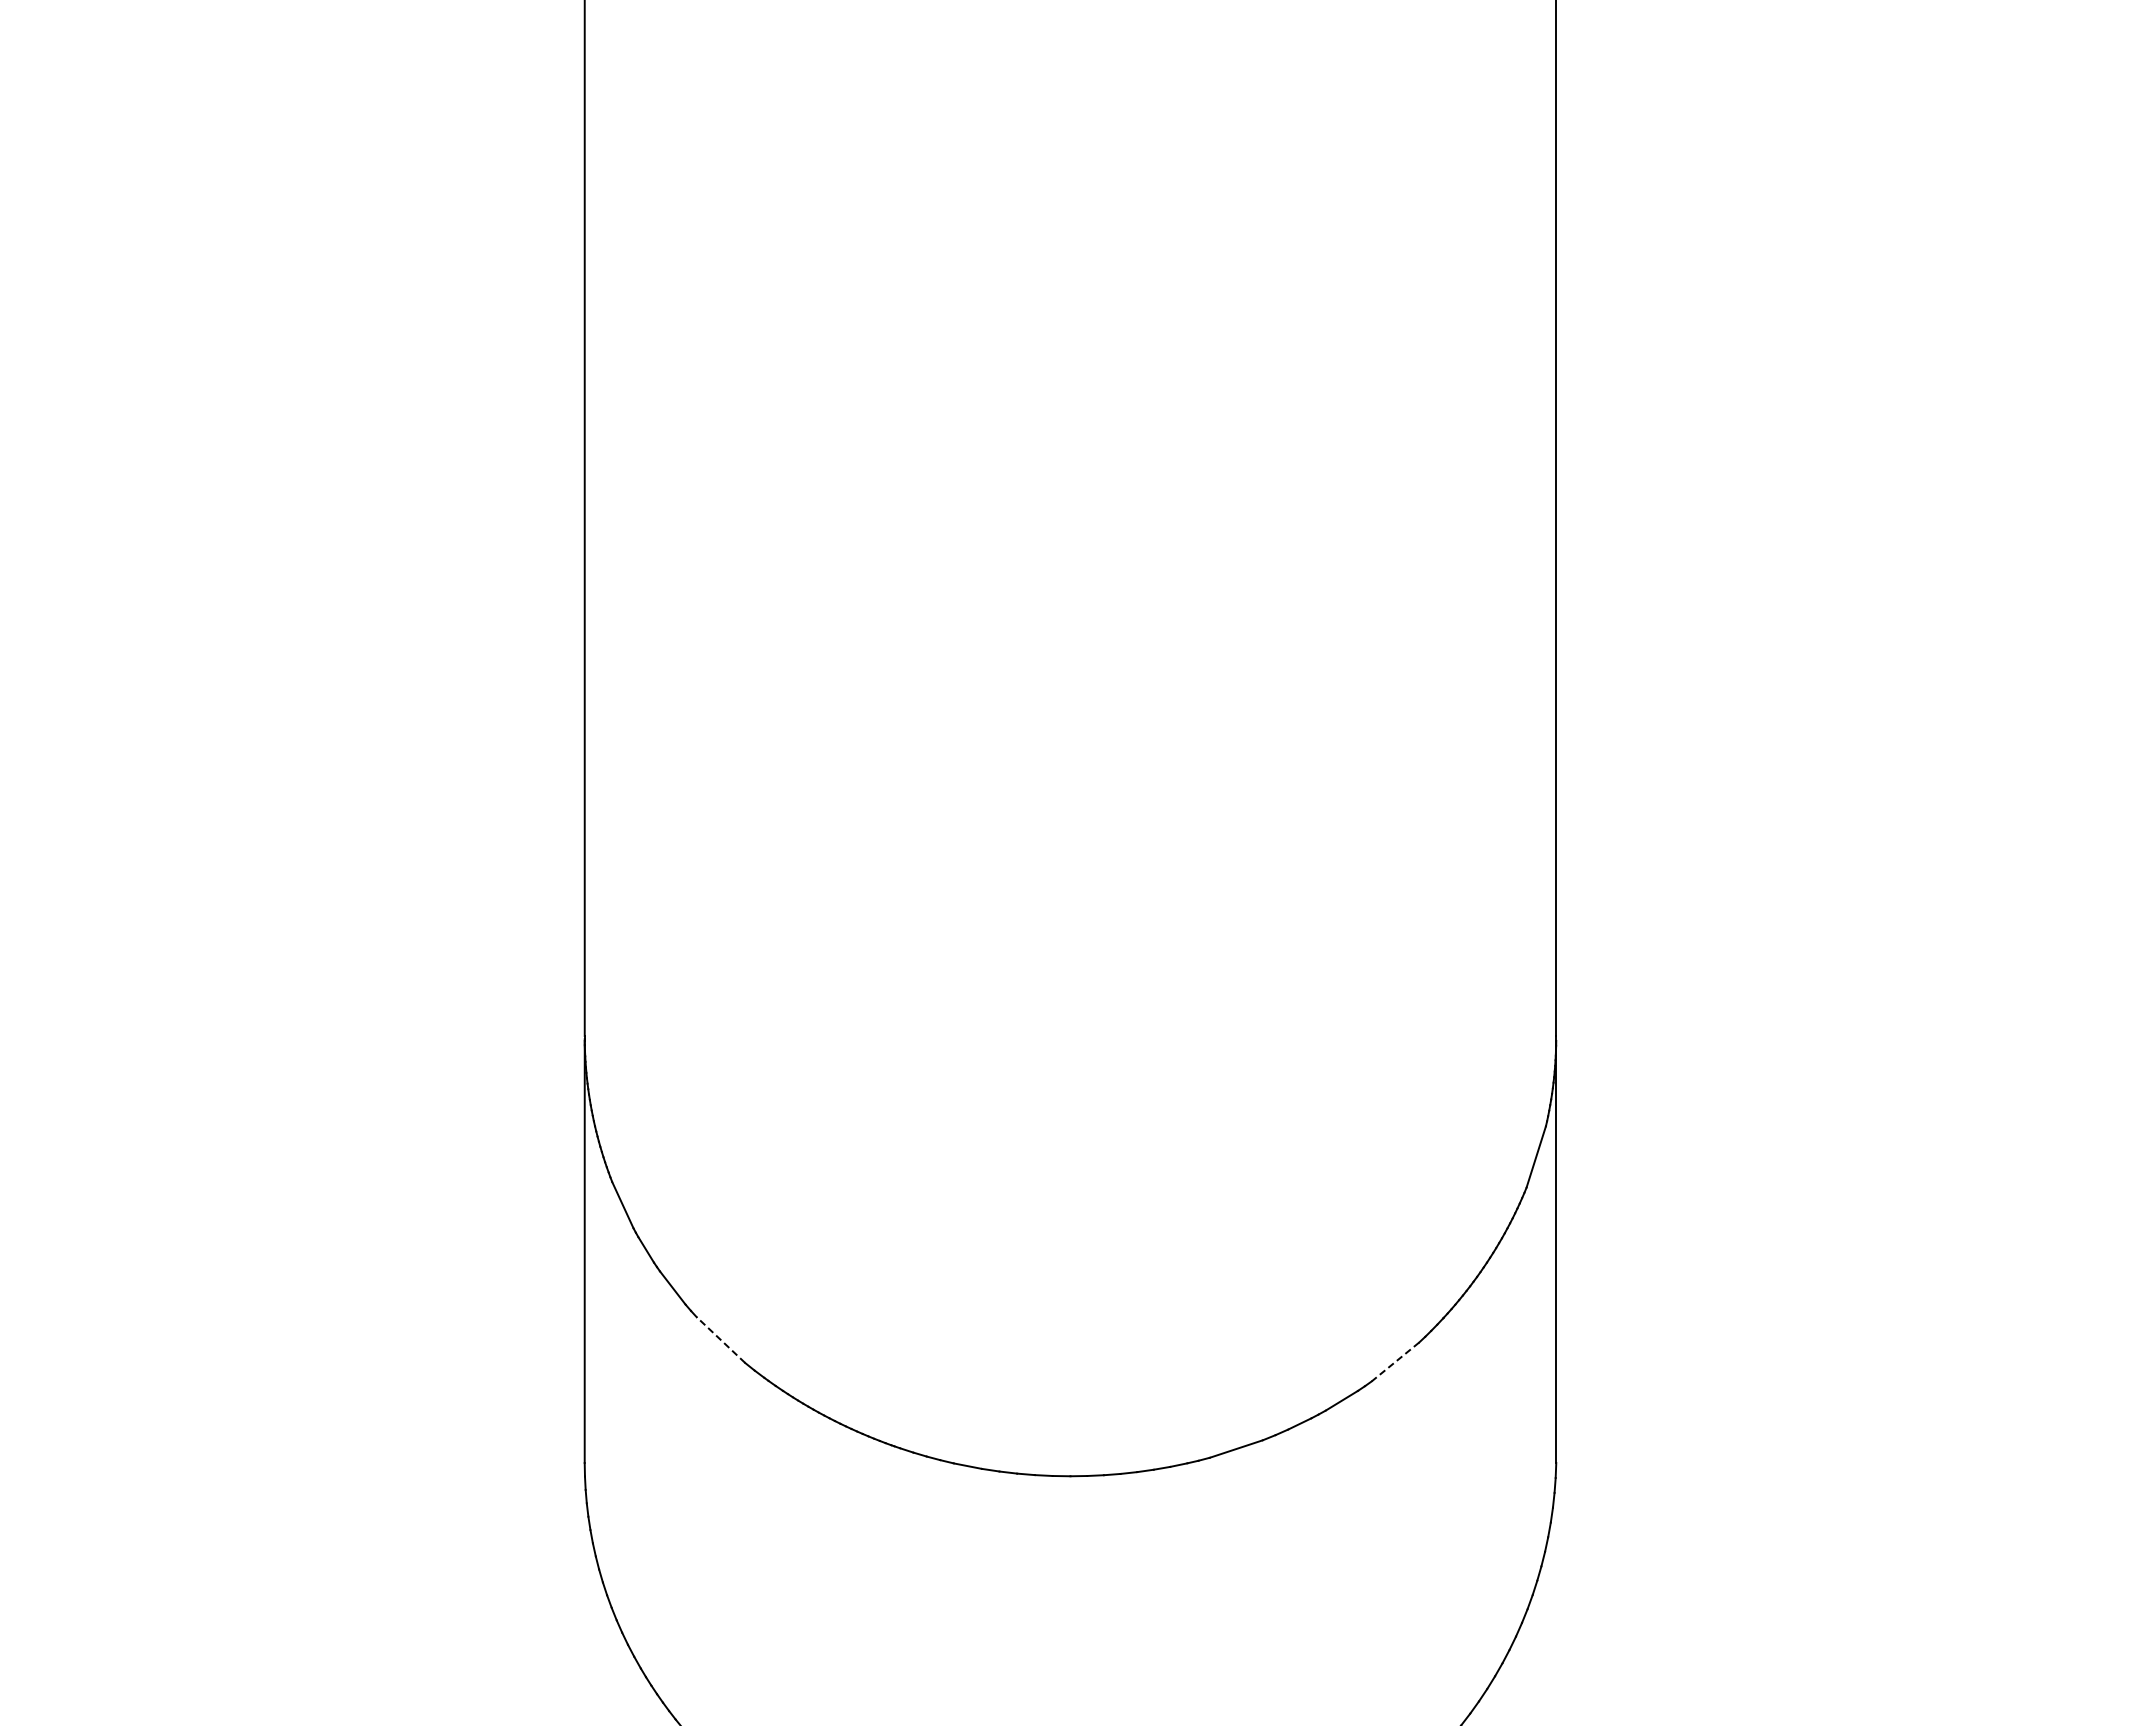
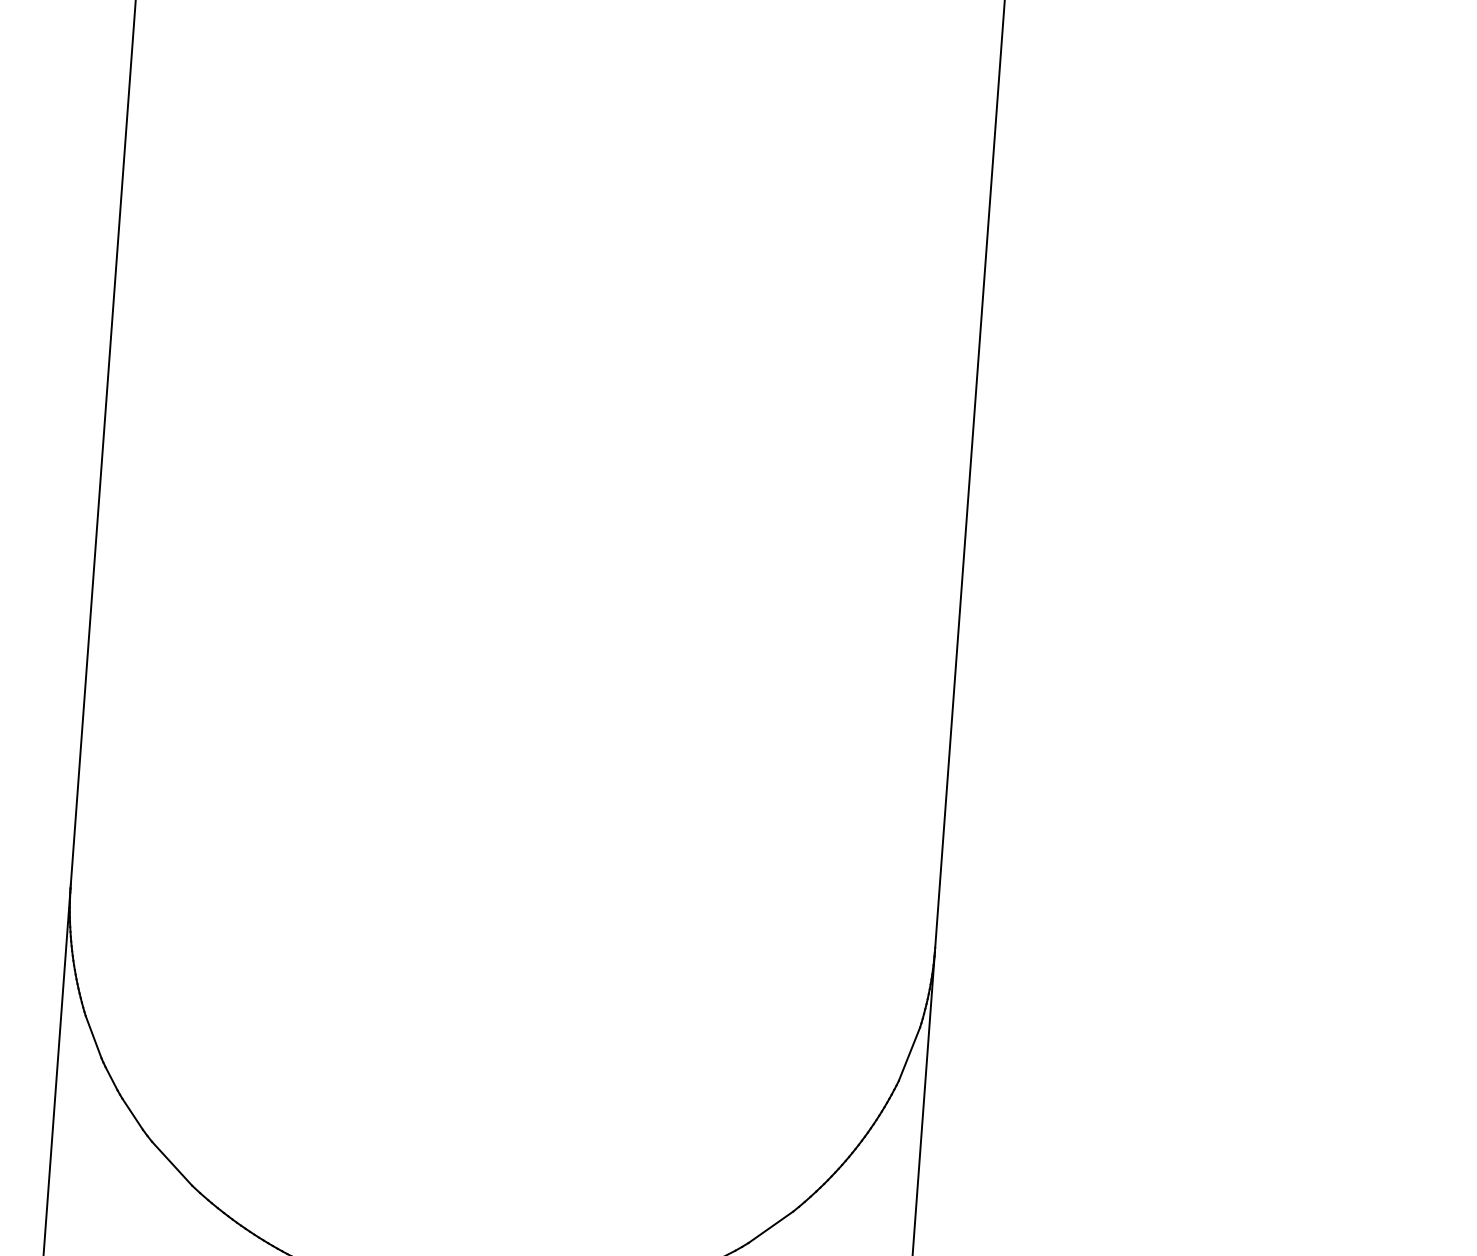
line: (720, 1339) -> (171, 1163), dashed -> solid
line: (1395, 1361) -> (770, 1226), dashed -> solid

